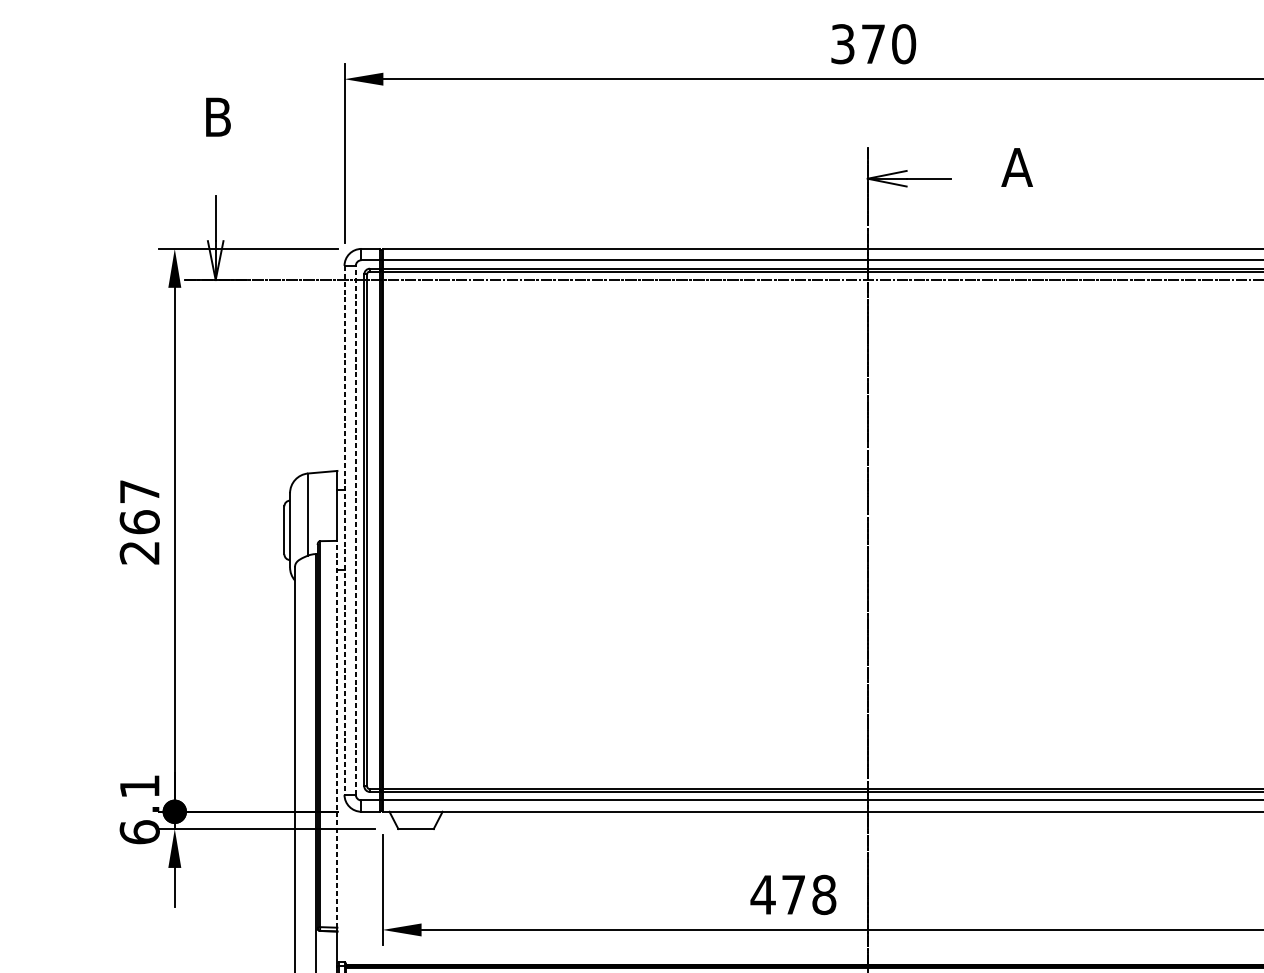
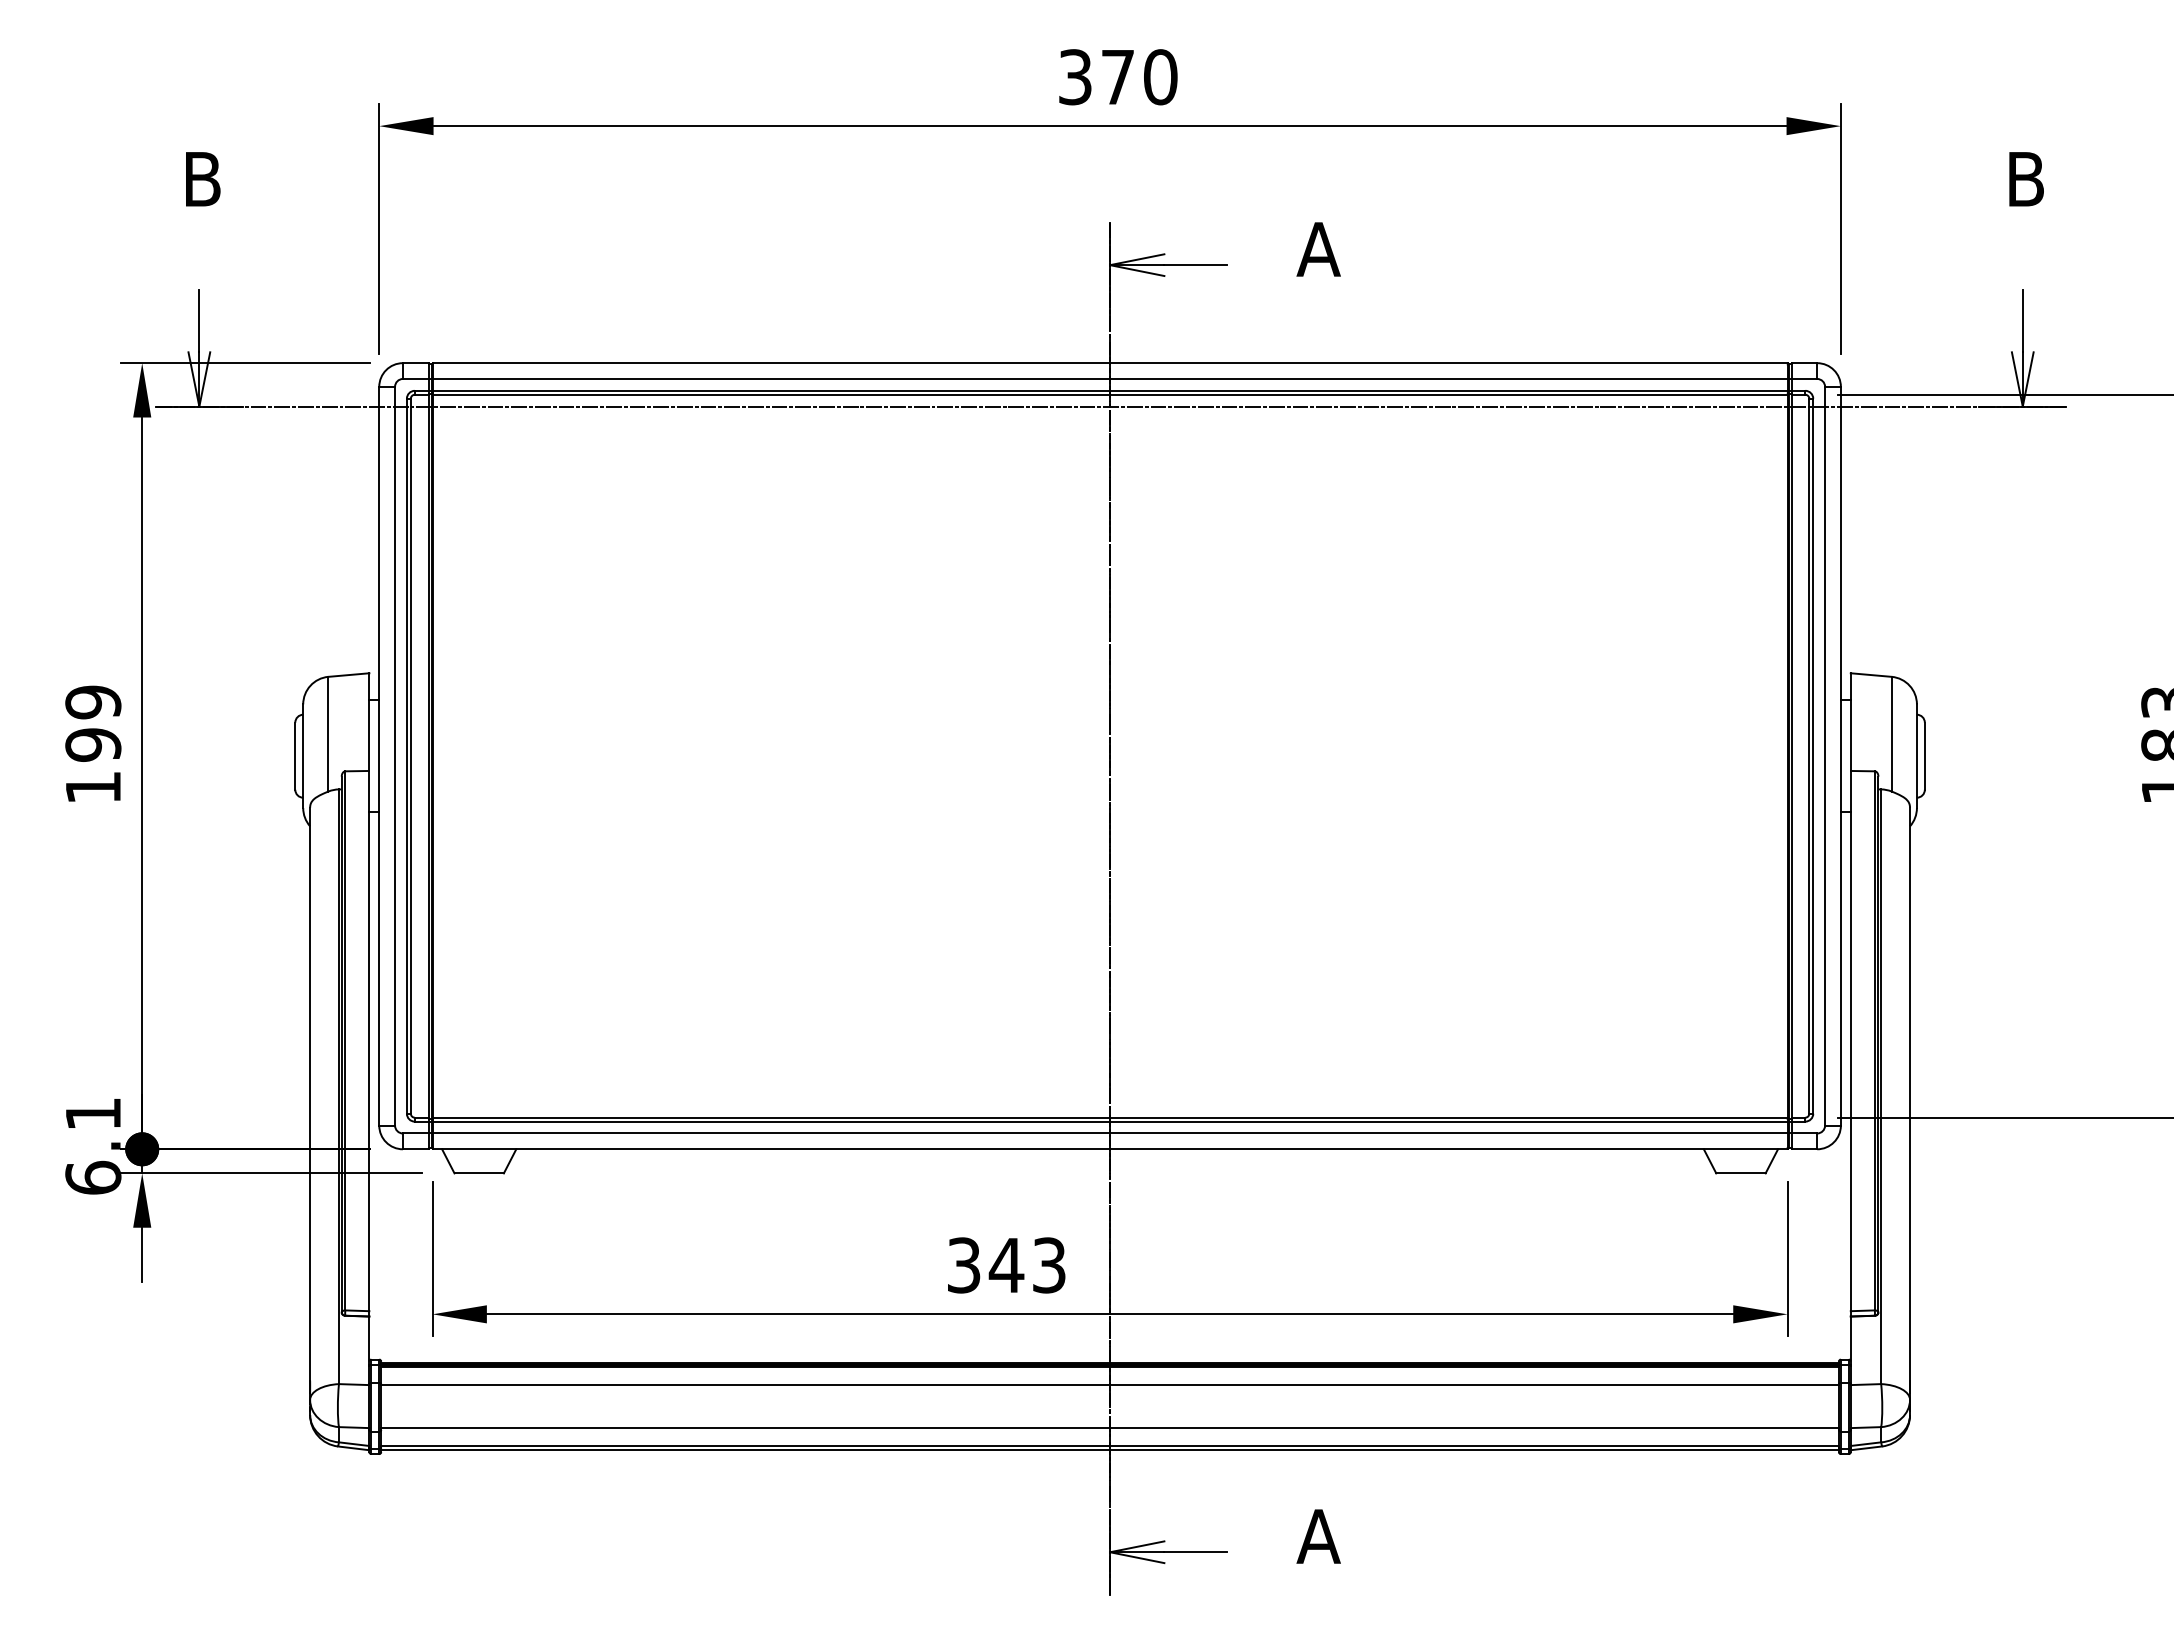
text: (139, 521) -> (93, 744), 267 -> 199
line: (356, 529) -> (395, 755), dashed -> solid
line: (344, 530) -> (379, 756), dashed -> solid
line: (337, 733) -> (369, 1040), dashed -> solid
text: (793, 894) -> (1006, 1265), 478 -> 343

